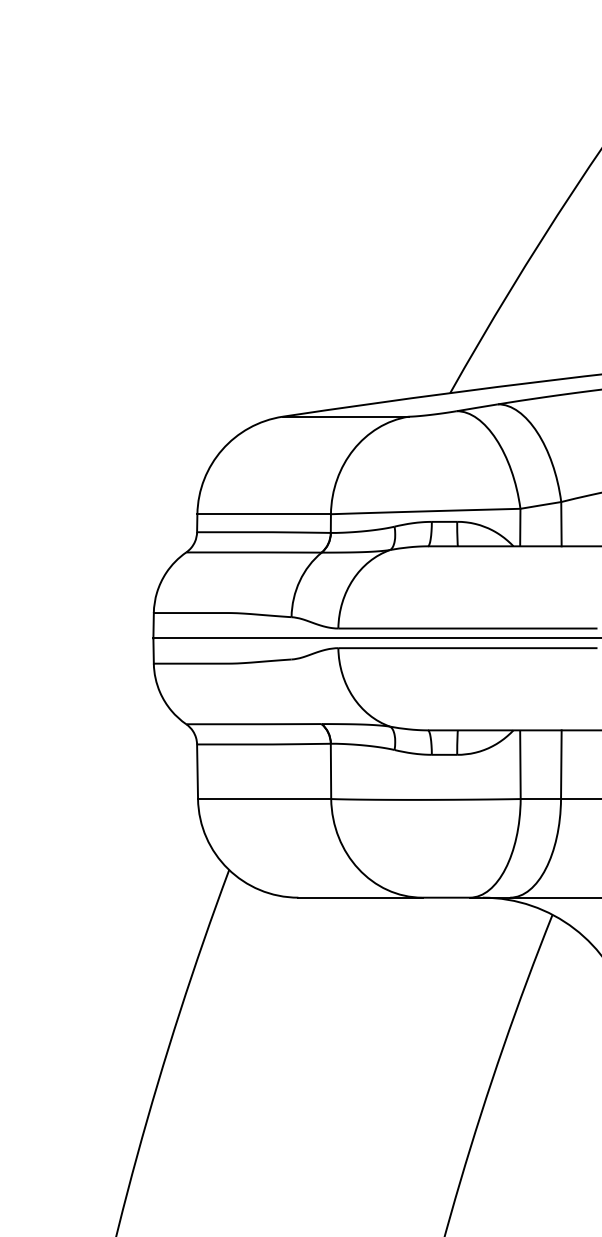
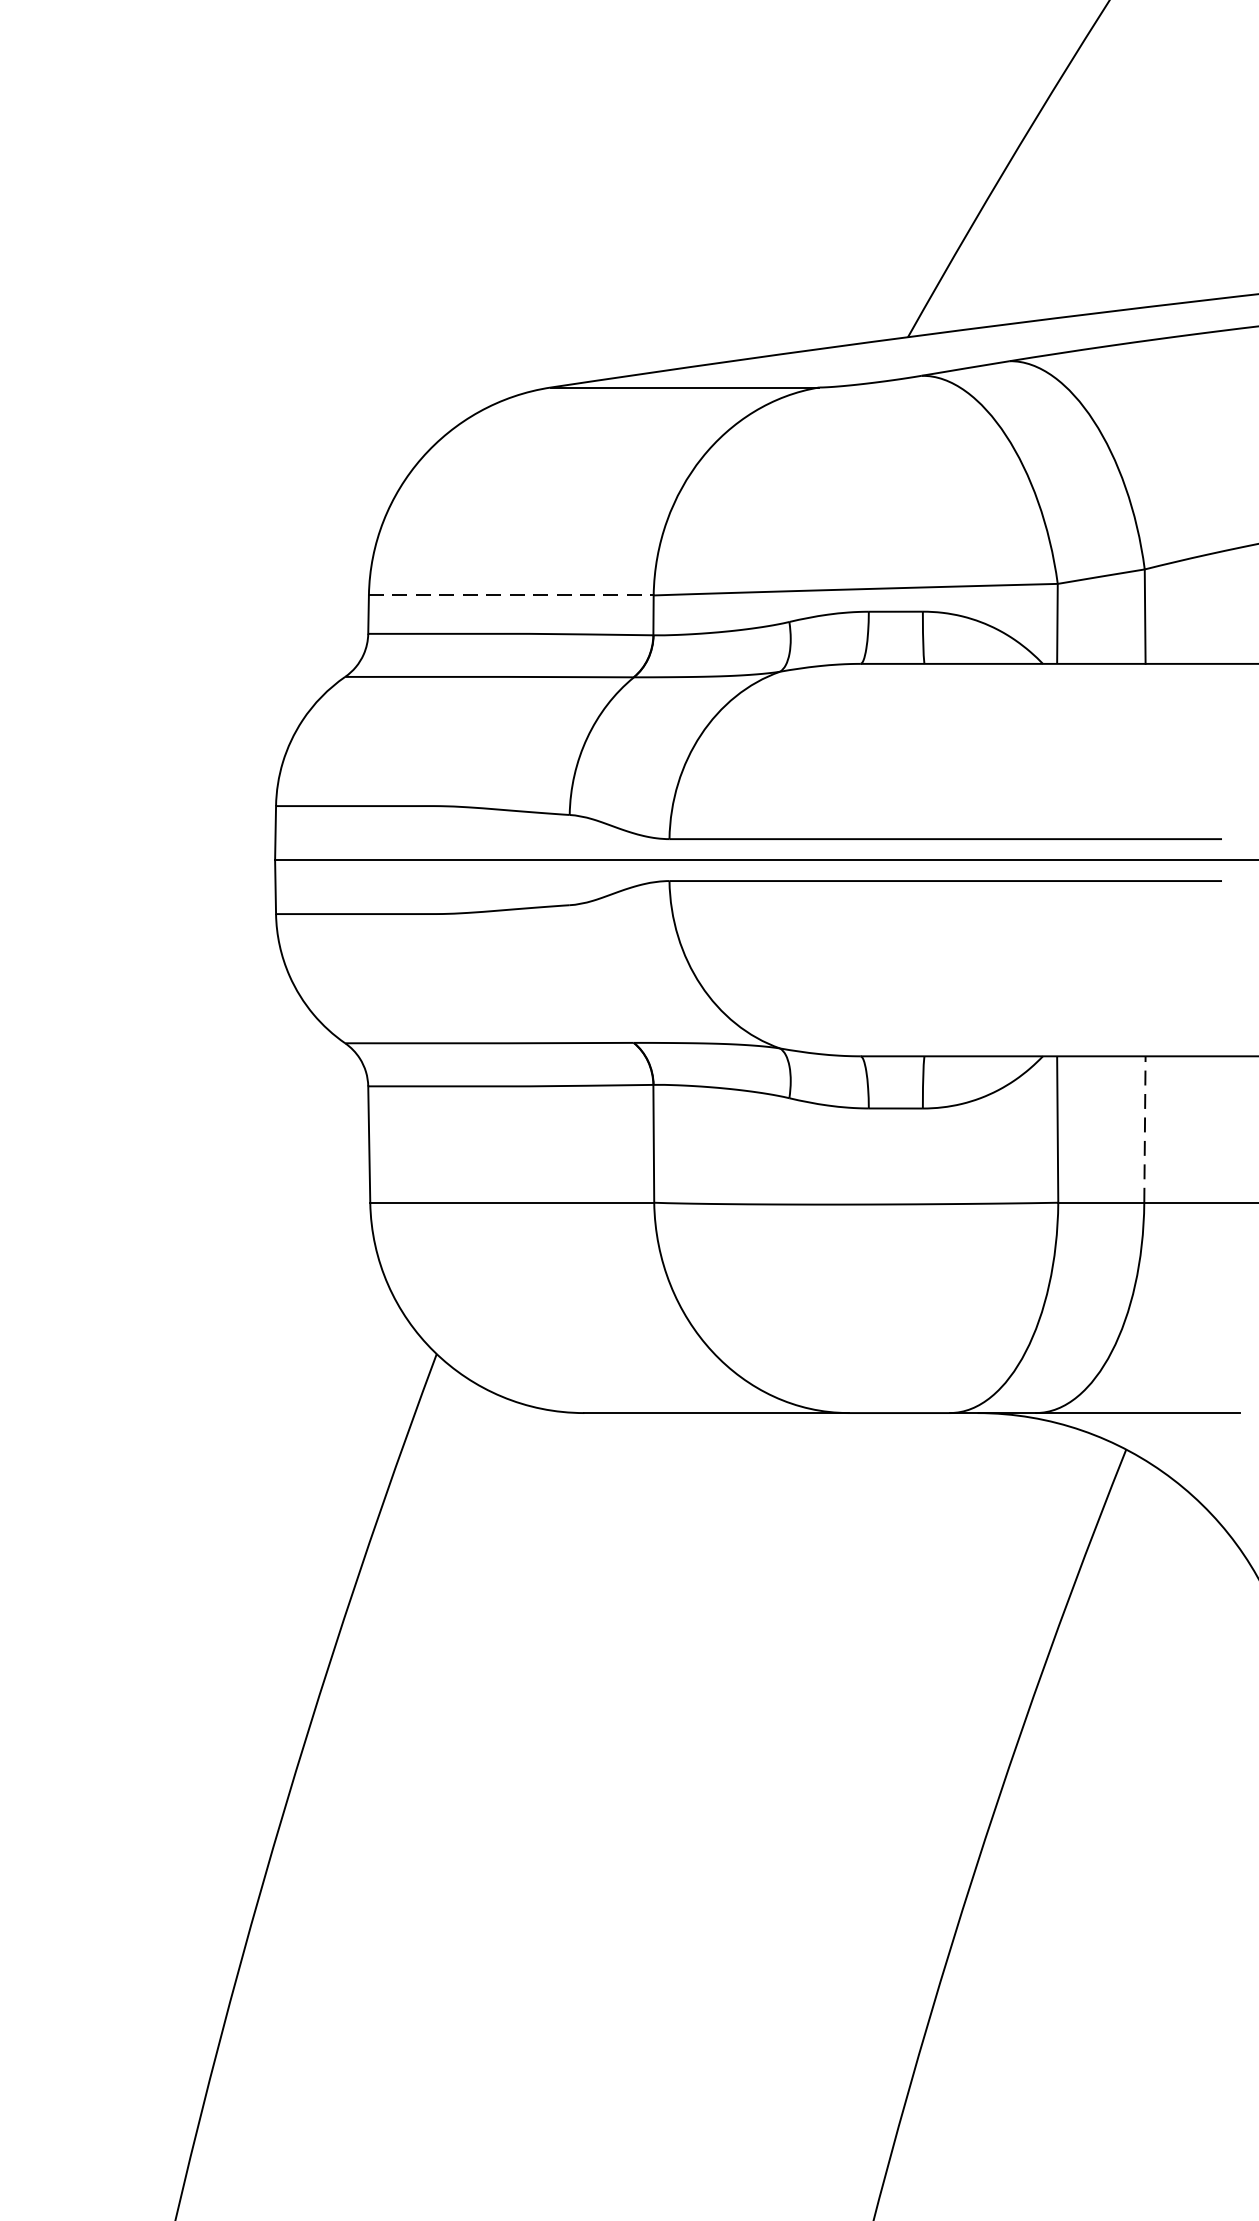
line: (264, 514) -> (511, 596), solid -> dashed
line: (561, 764) -> (1145, 1129), solid -> dashed

